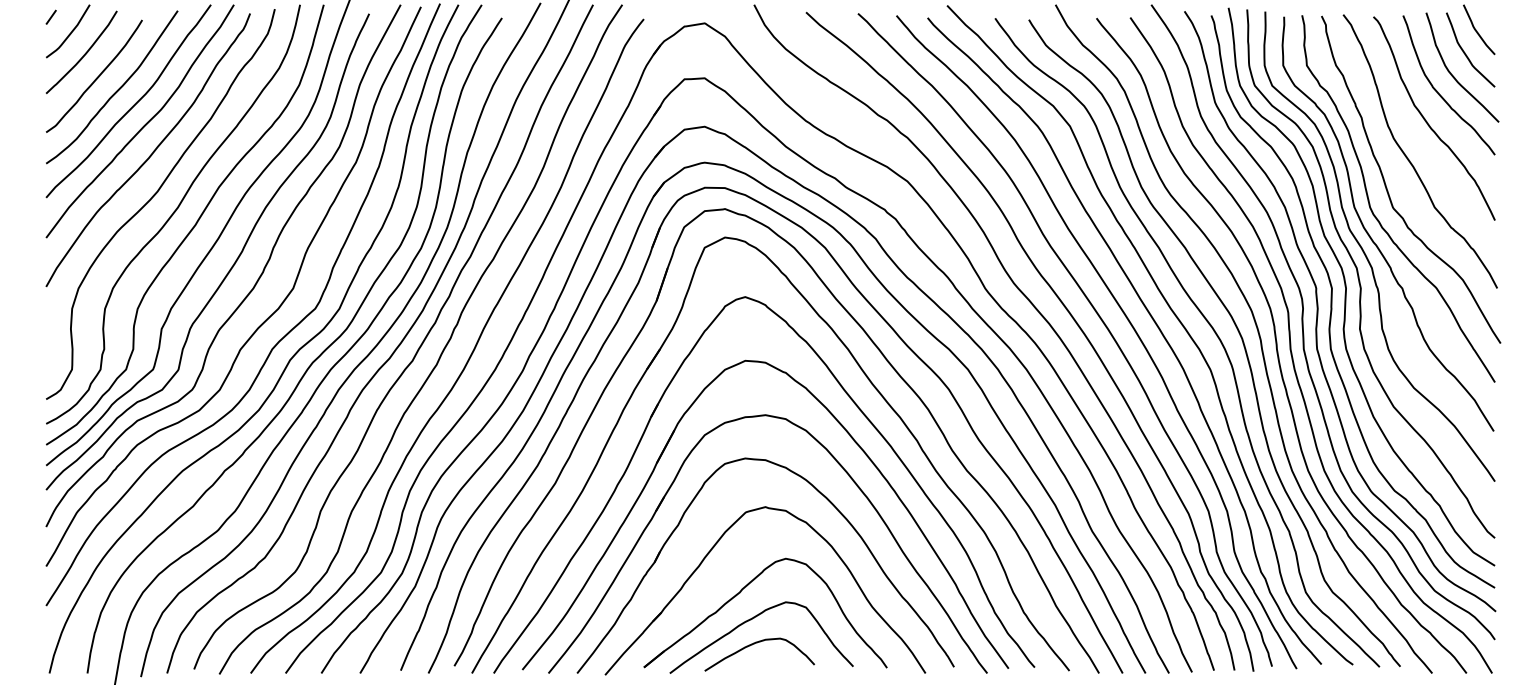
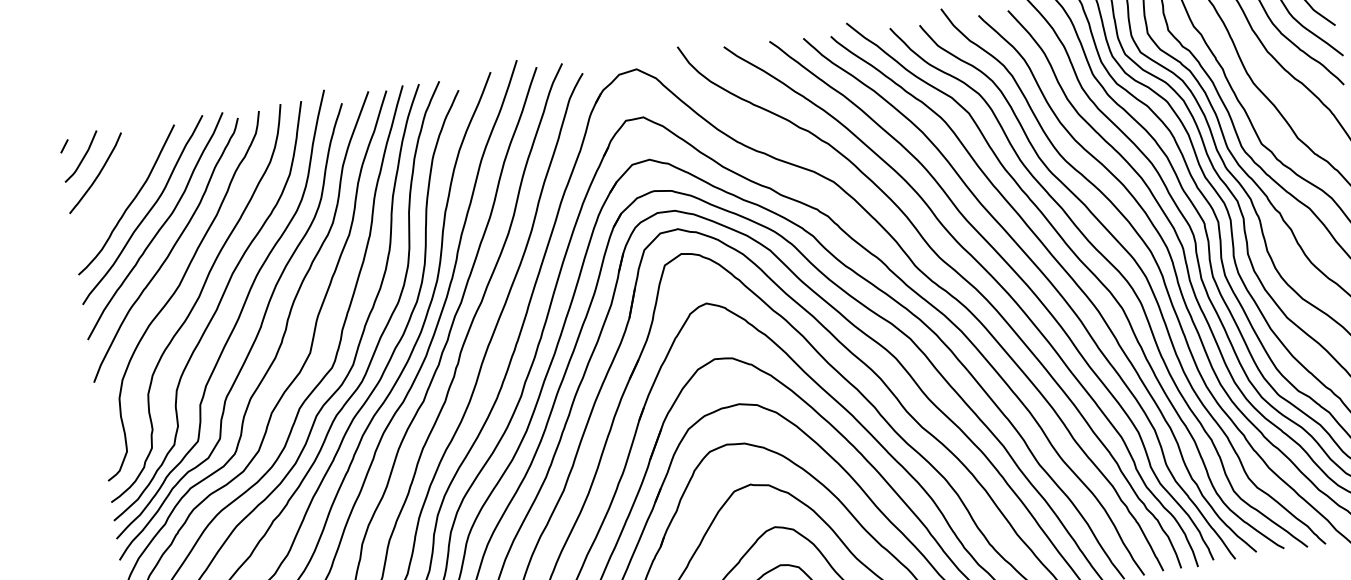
curve: (96, 77) -> (111, 193), removed

